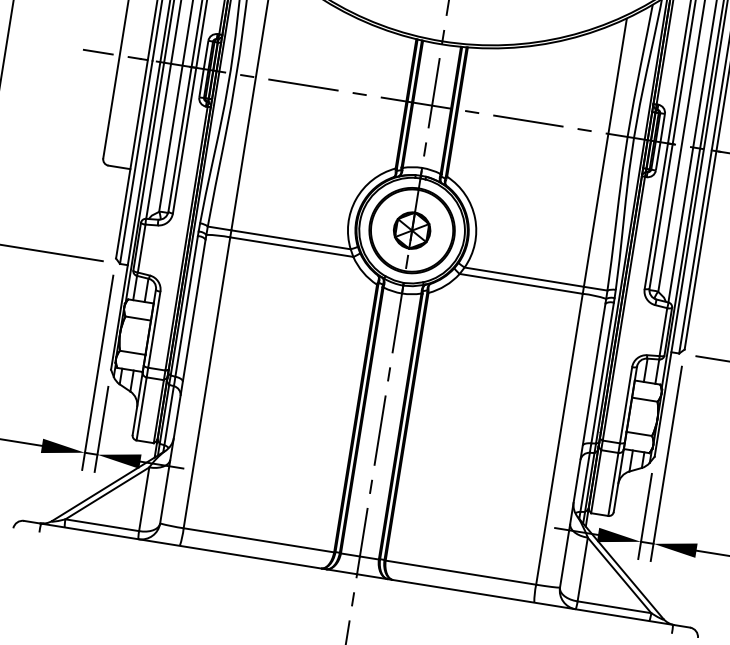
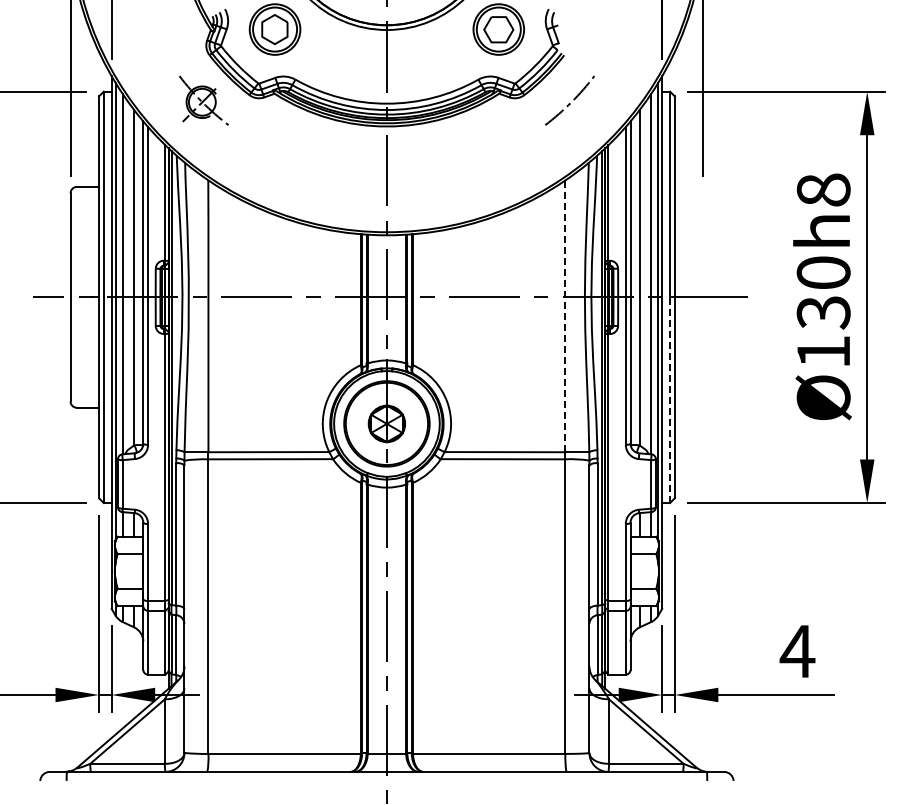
line: (605, 151) -> (565, 315), solid -> dashed
line: (695, 252) -> (670, 400), solid -> dashed

